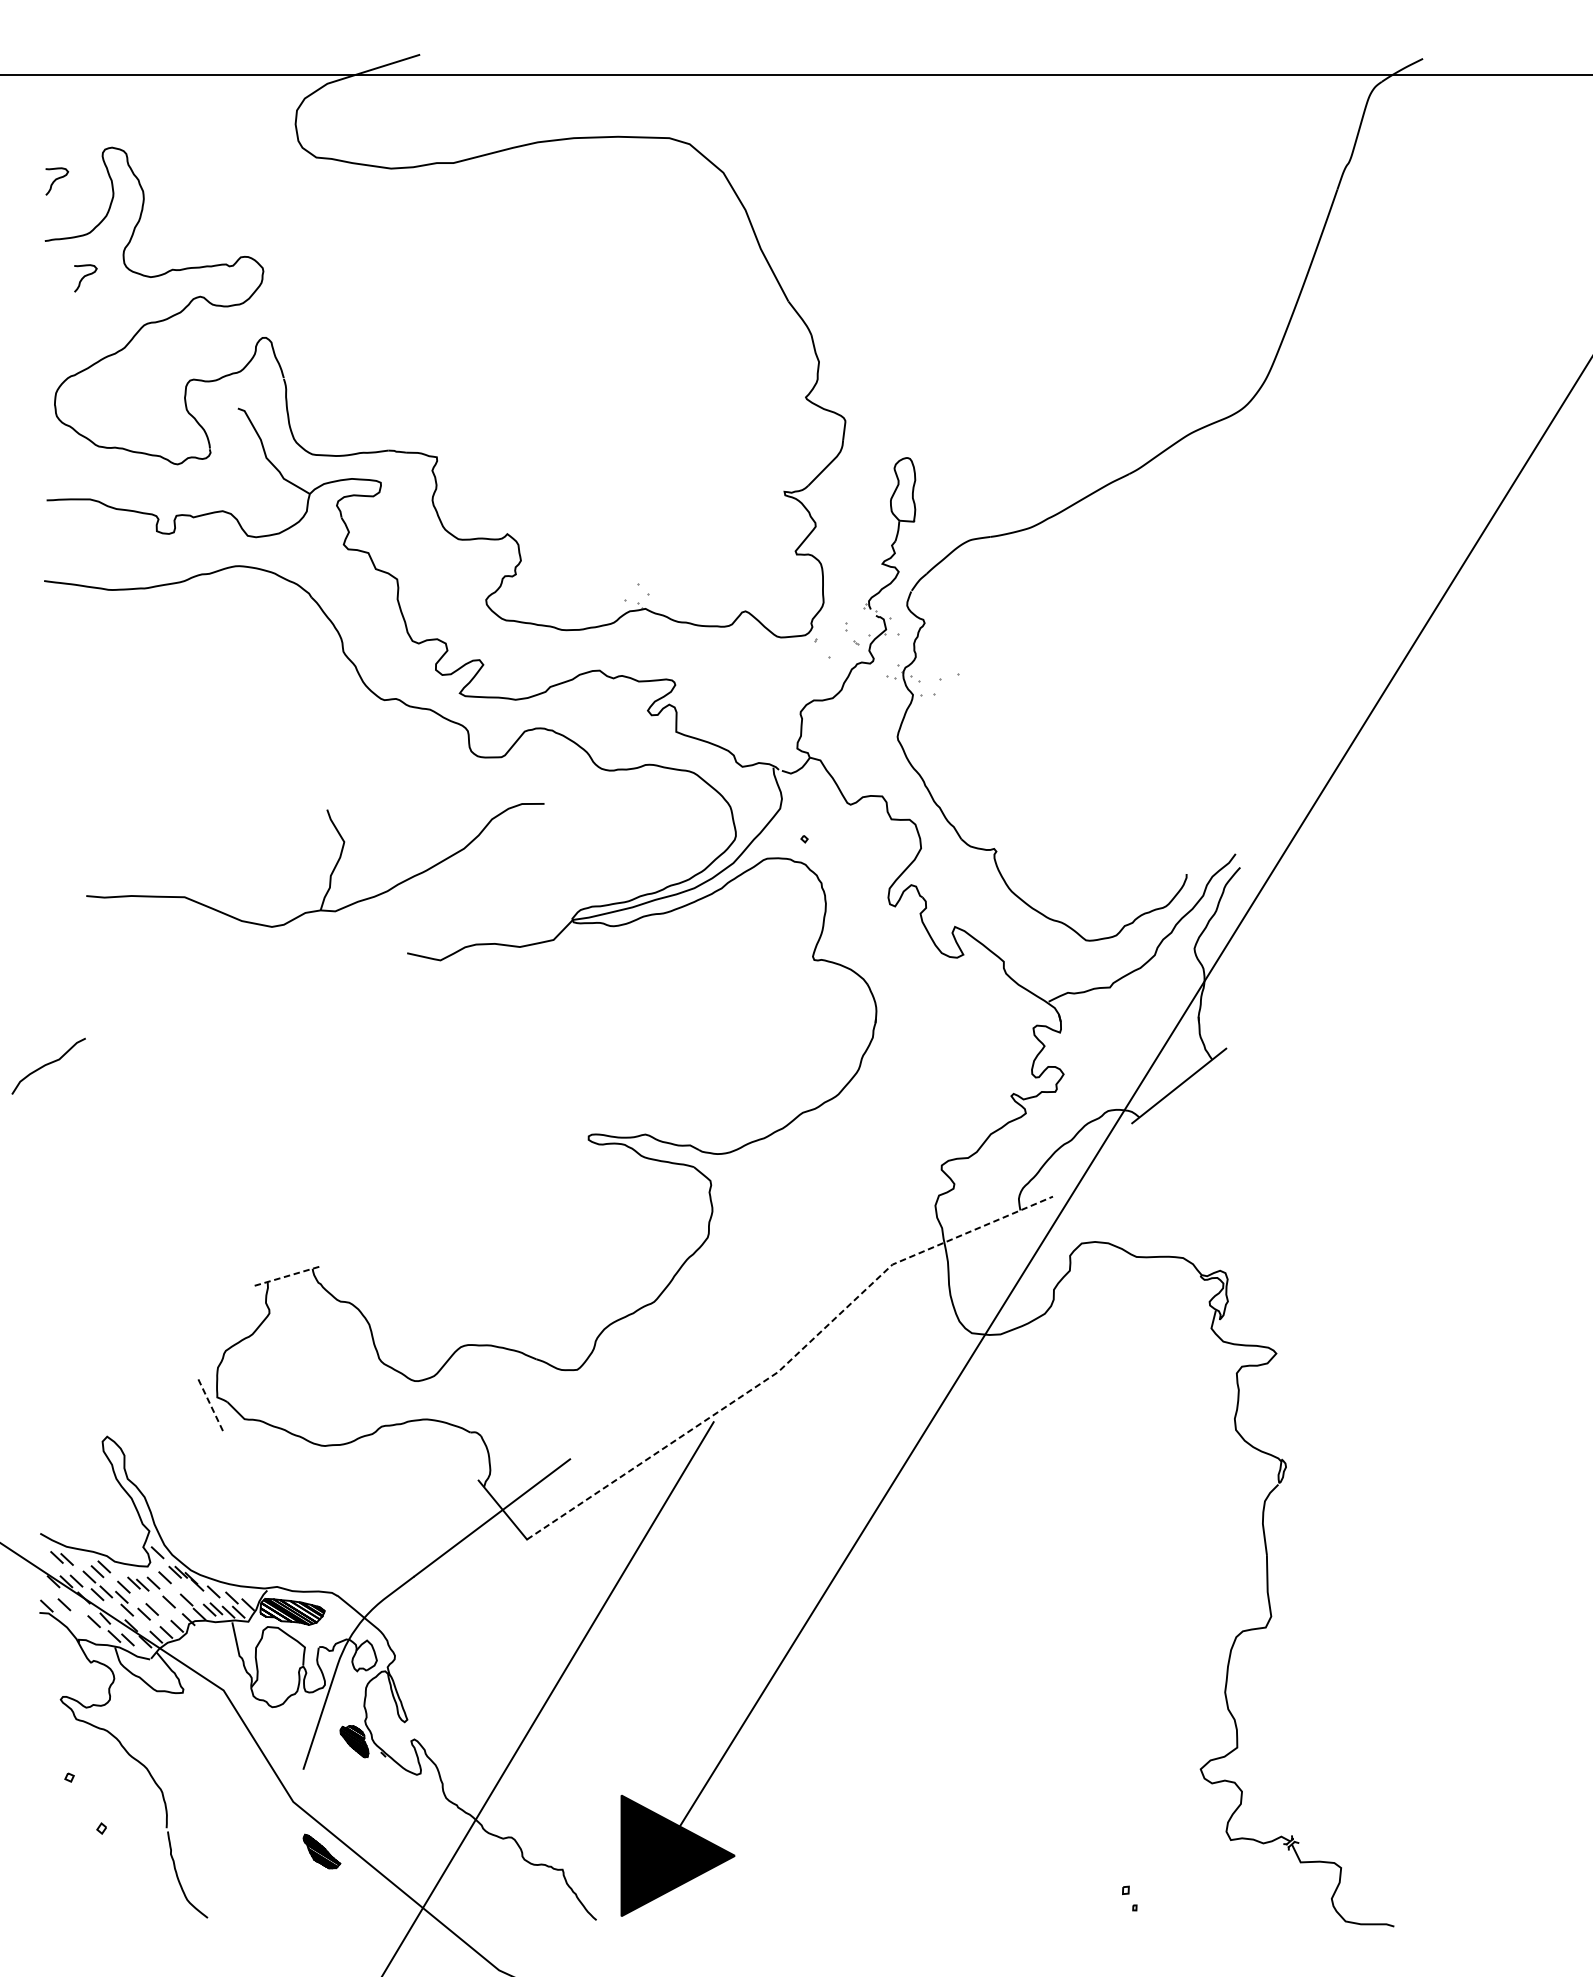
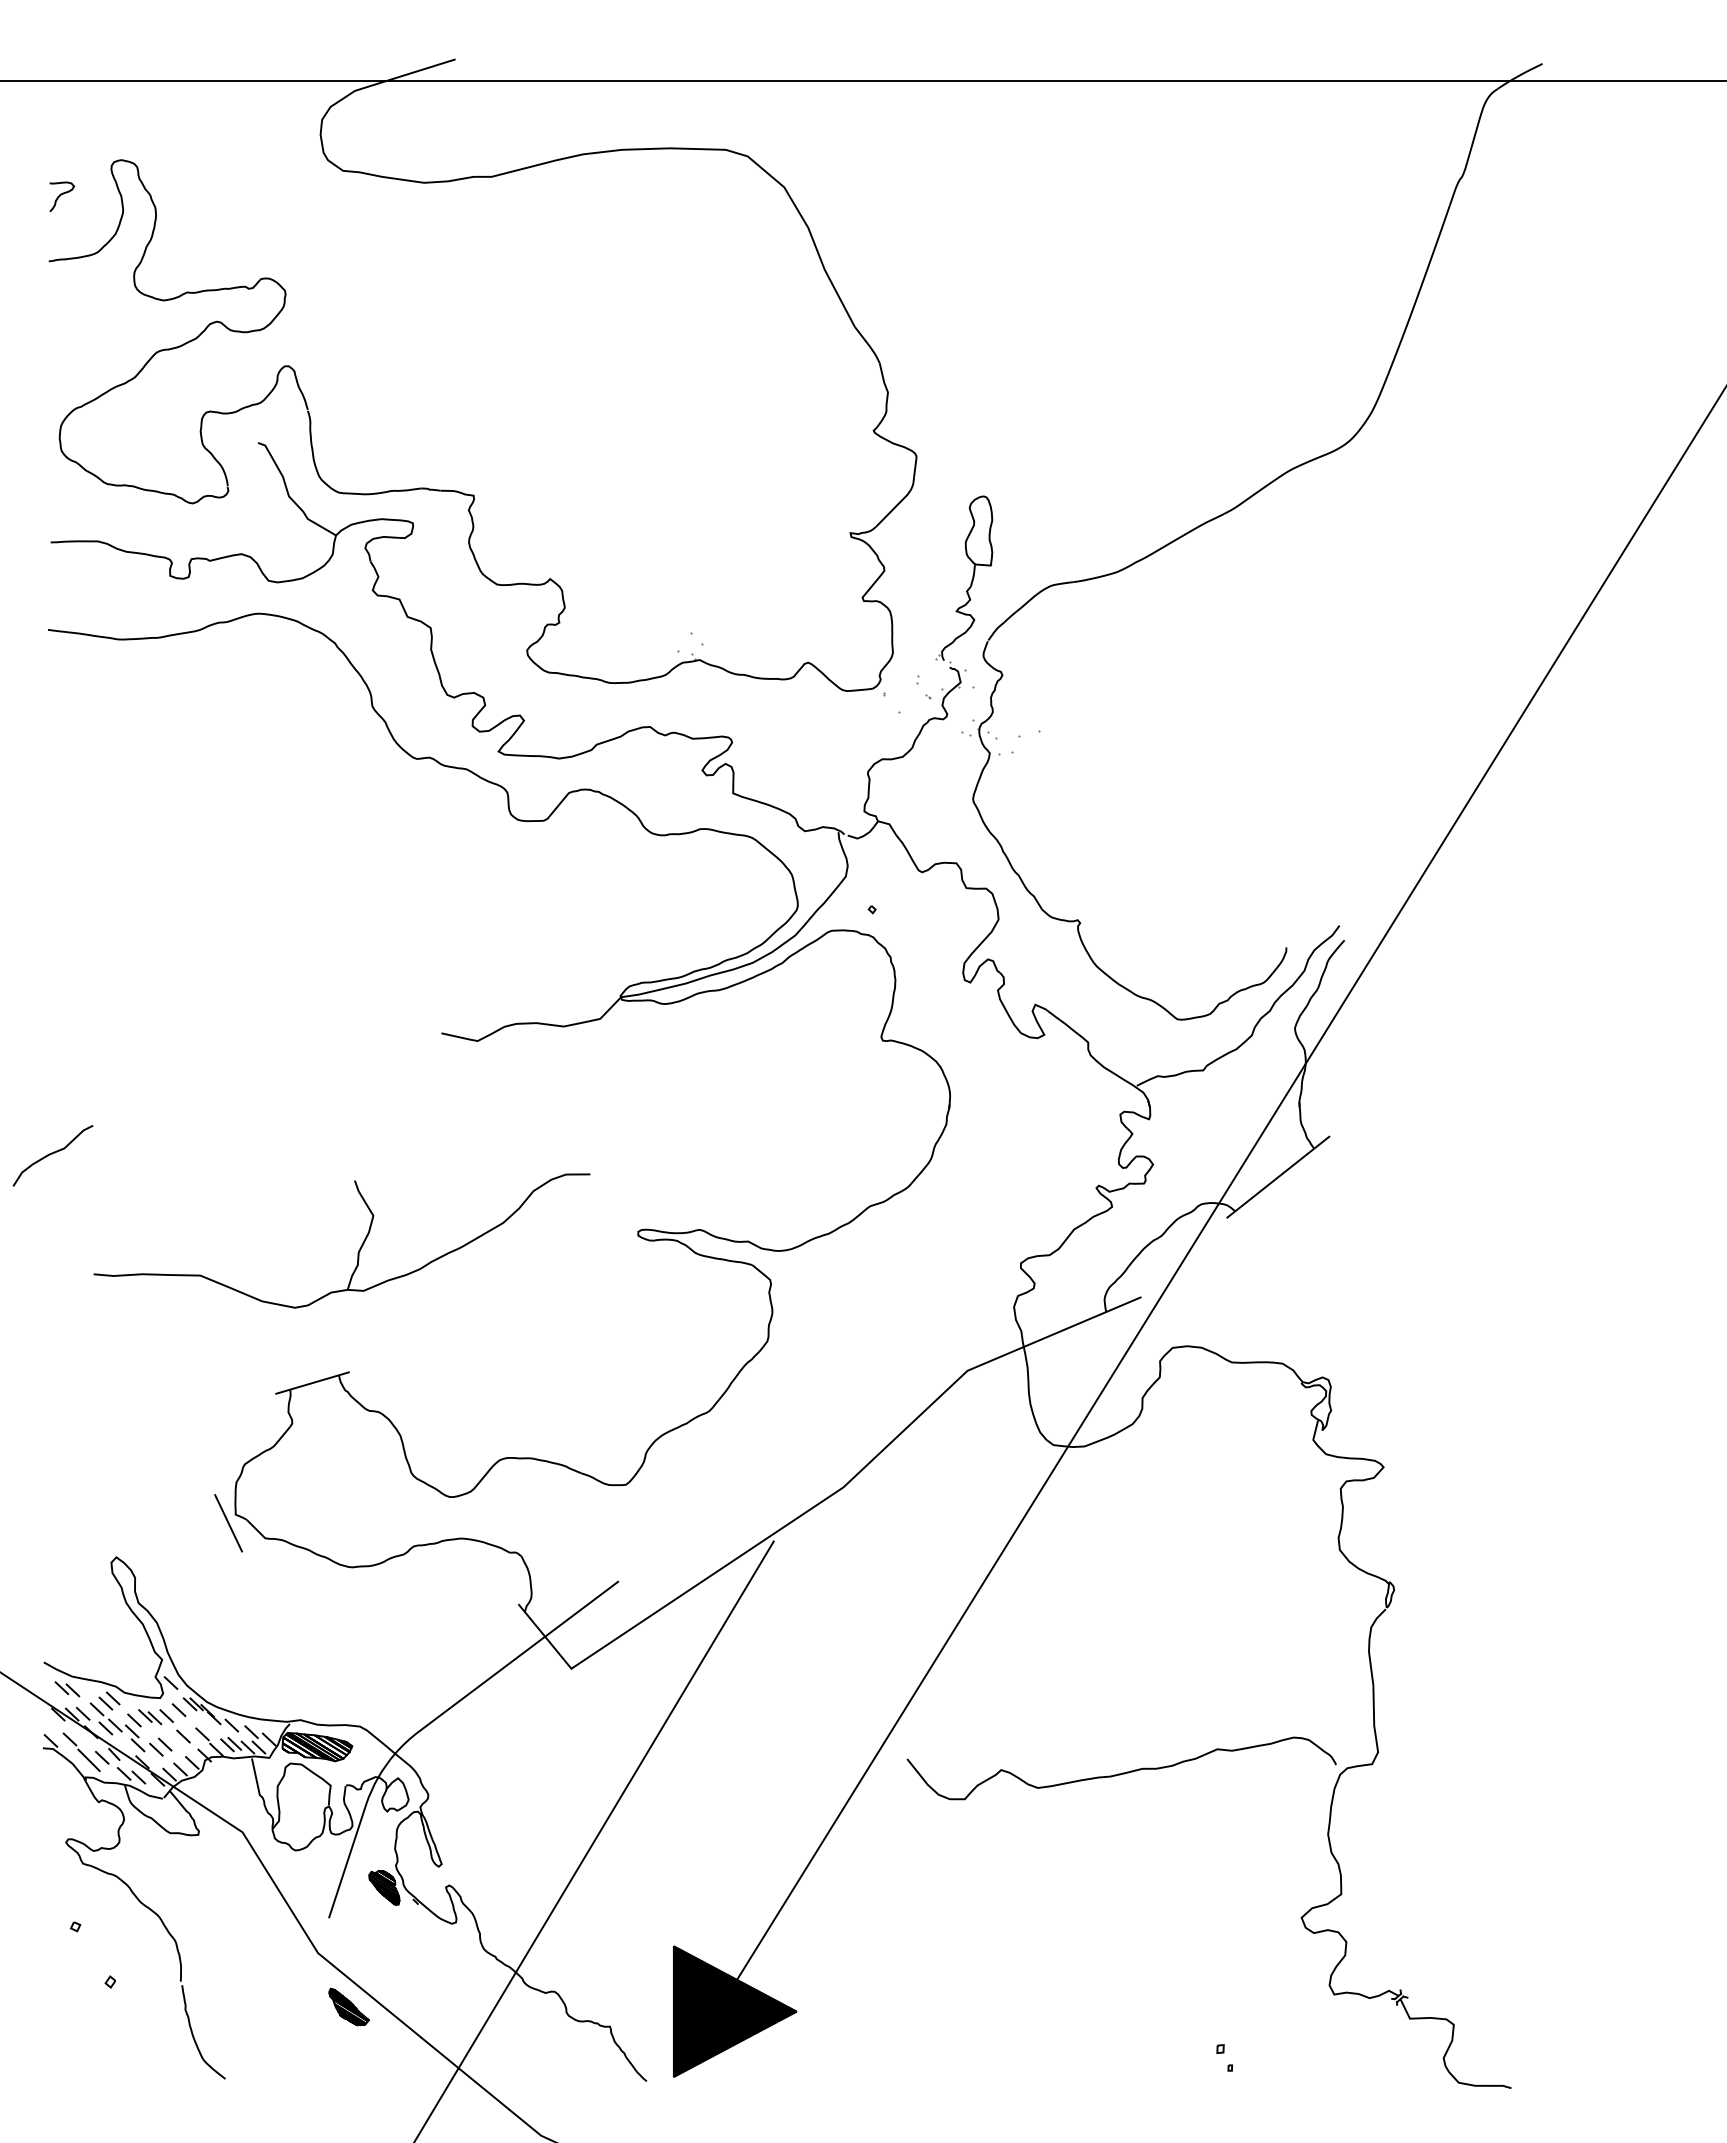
curve: (85, 277) -> (92, 300), removed
part: (331, 872) -> (359, 1248), moved
line: (288, 1276) -> (312, 1383), dashed -> solid
line: (789, 1361) -> (855, 1475), dashed -> solid
line: (210, 1405) -> (228, 1523), dashed -> solid
line: (81, 1623) -> (88, 1759), added
curve: (1035, 1635) -> (1122, 1772), added

